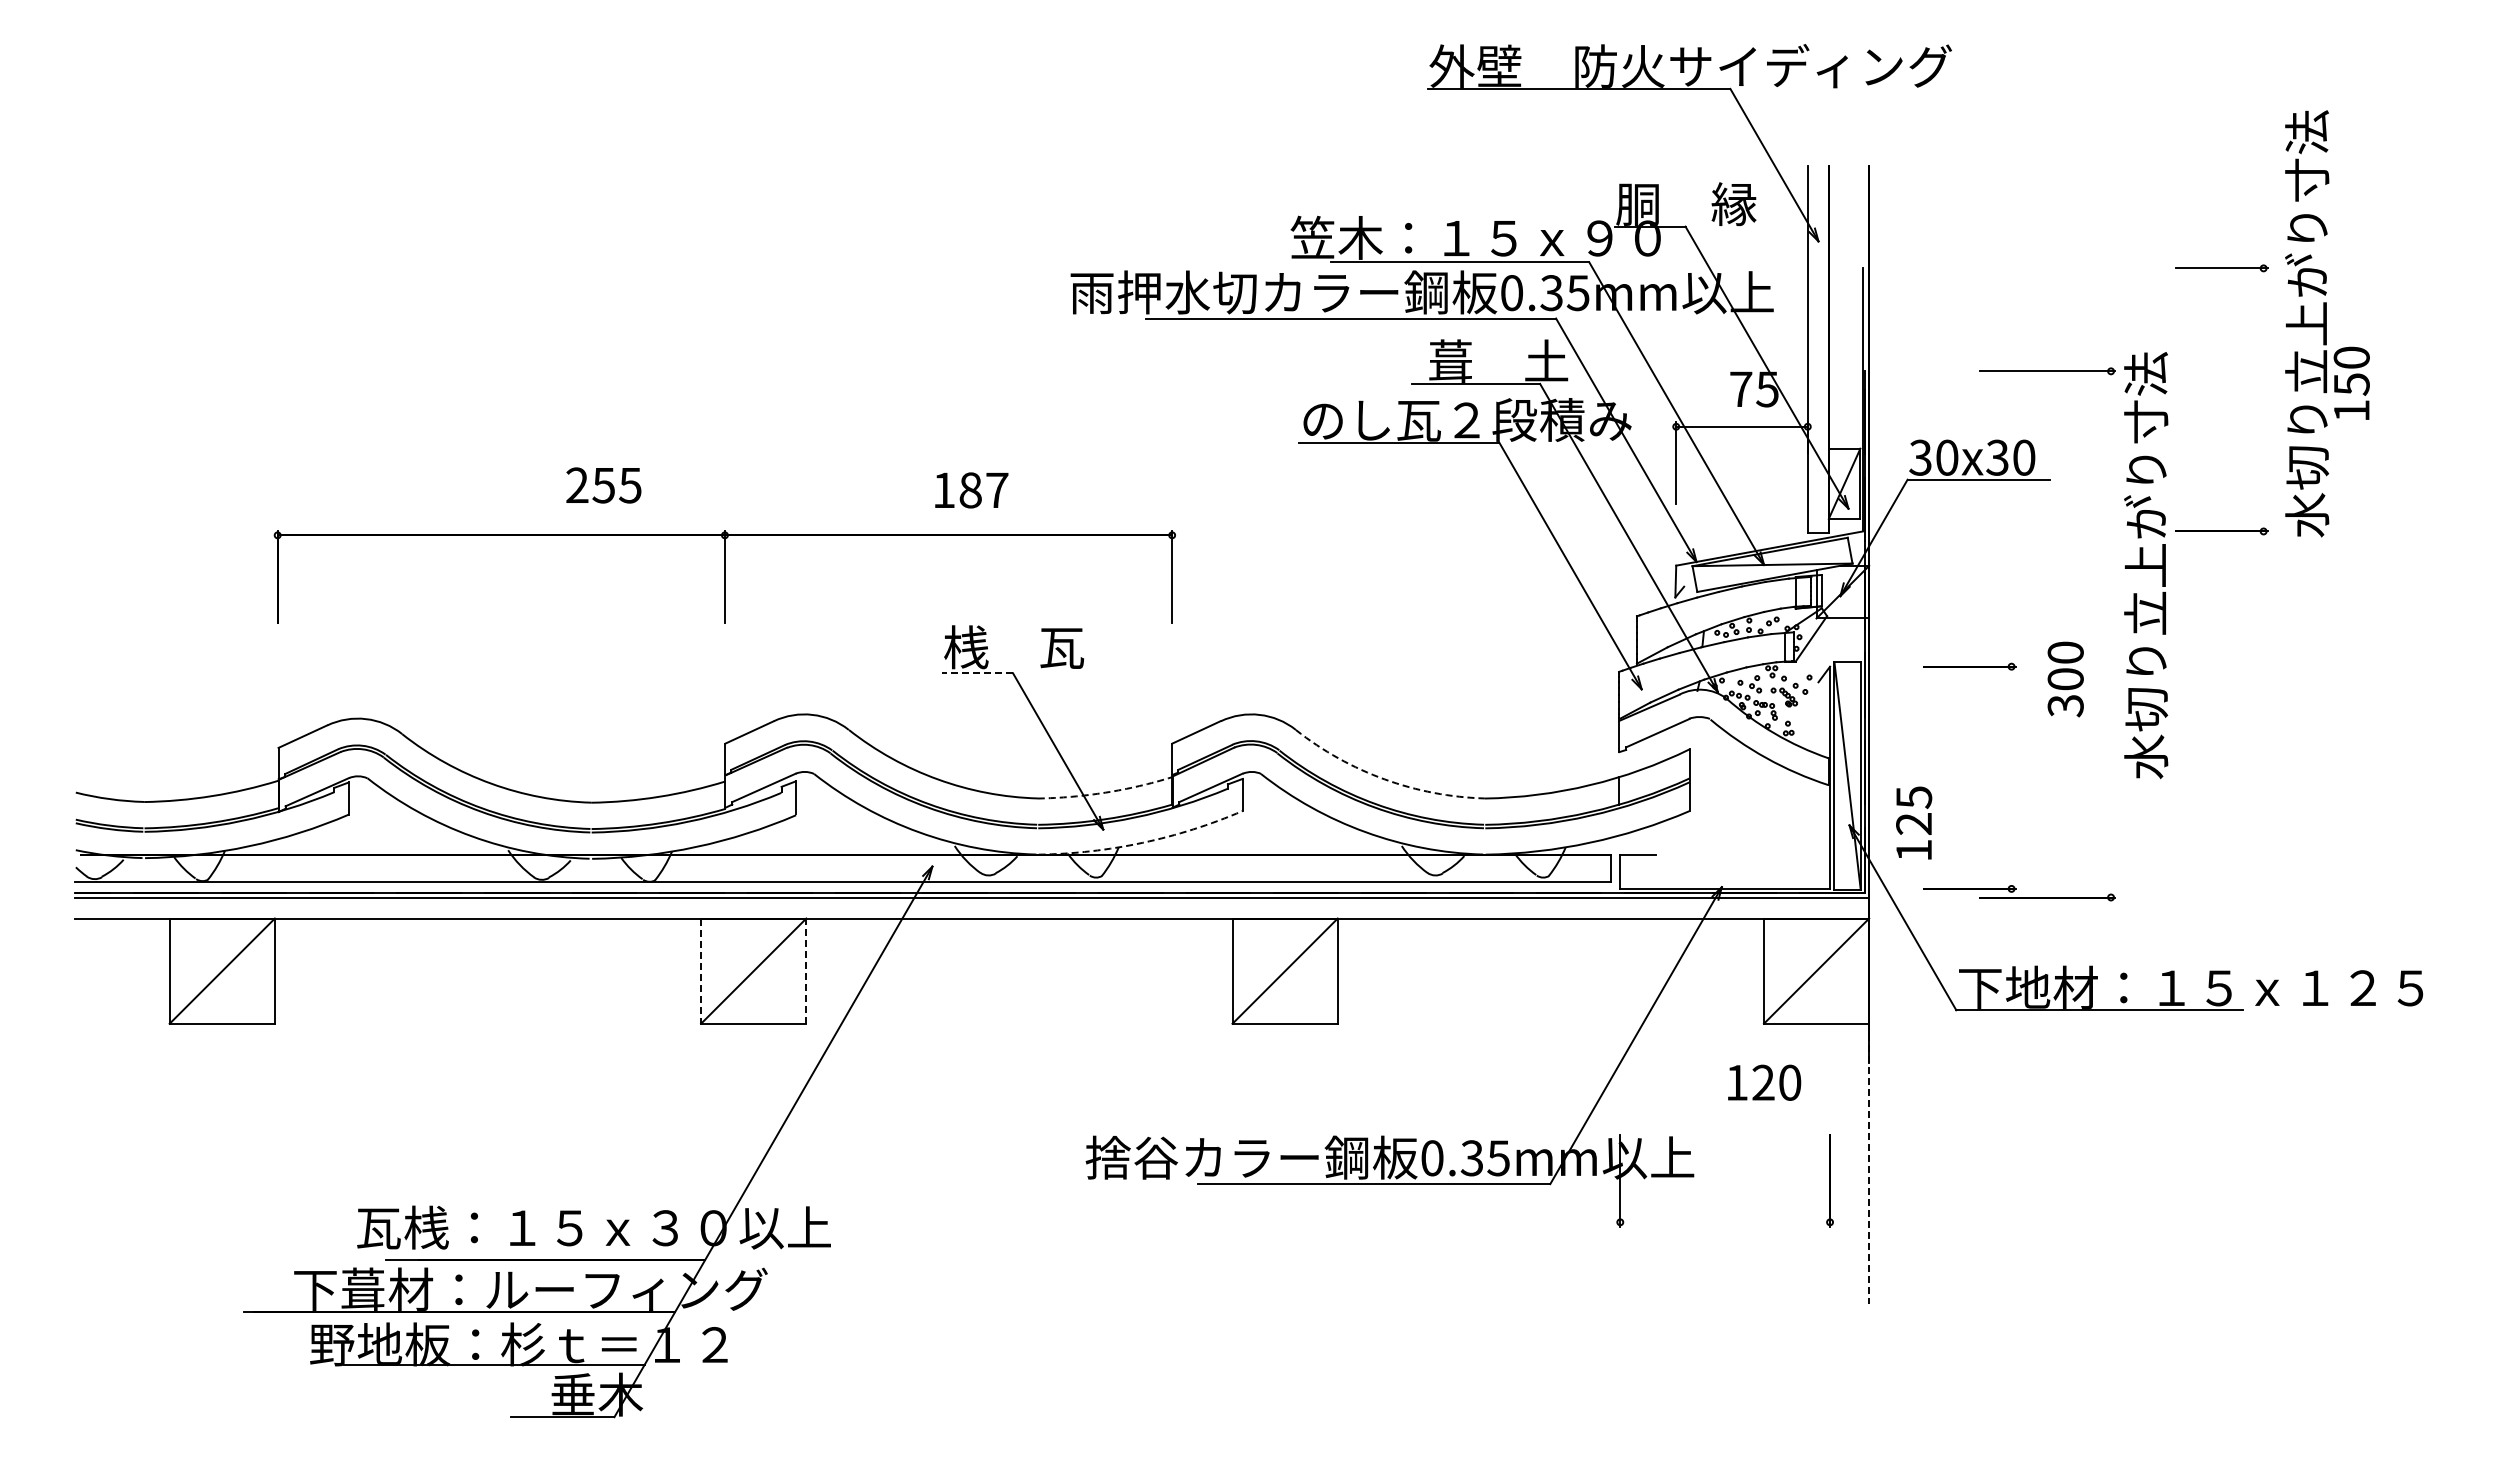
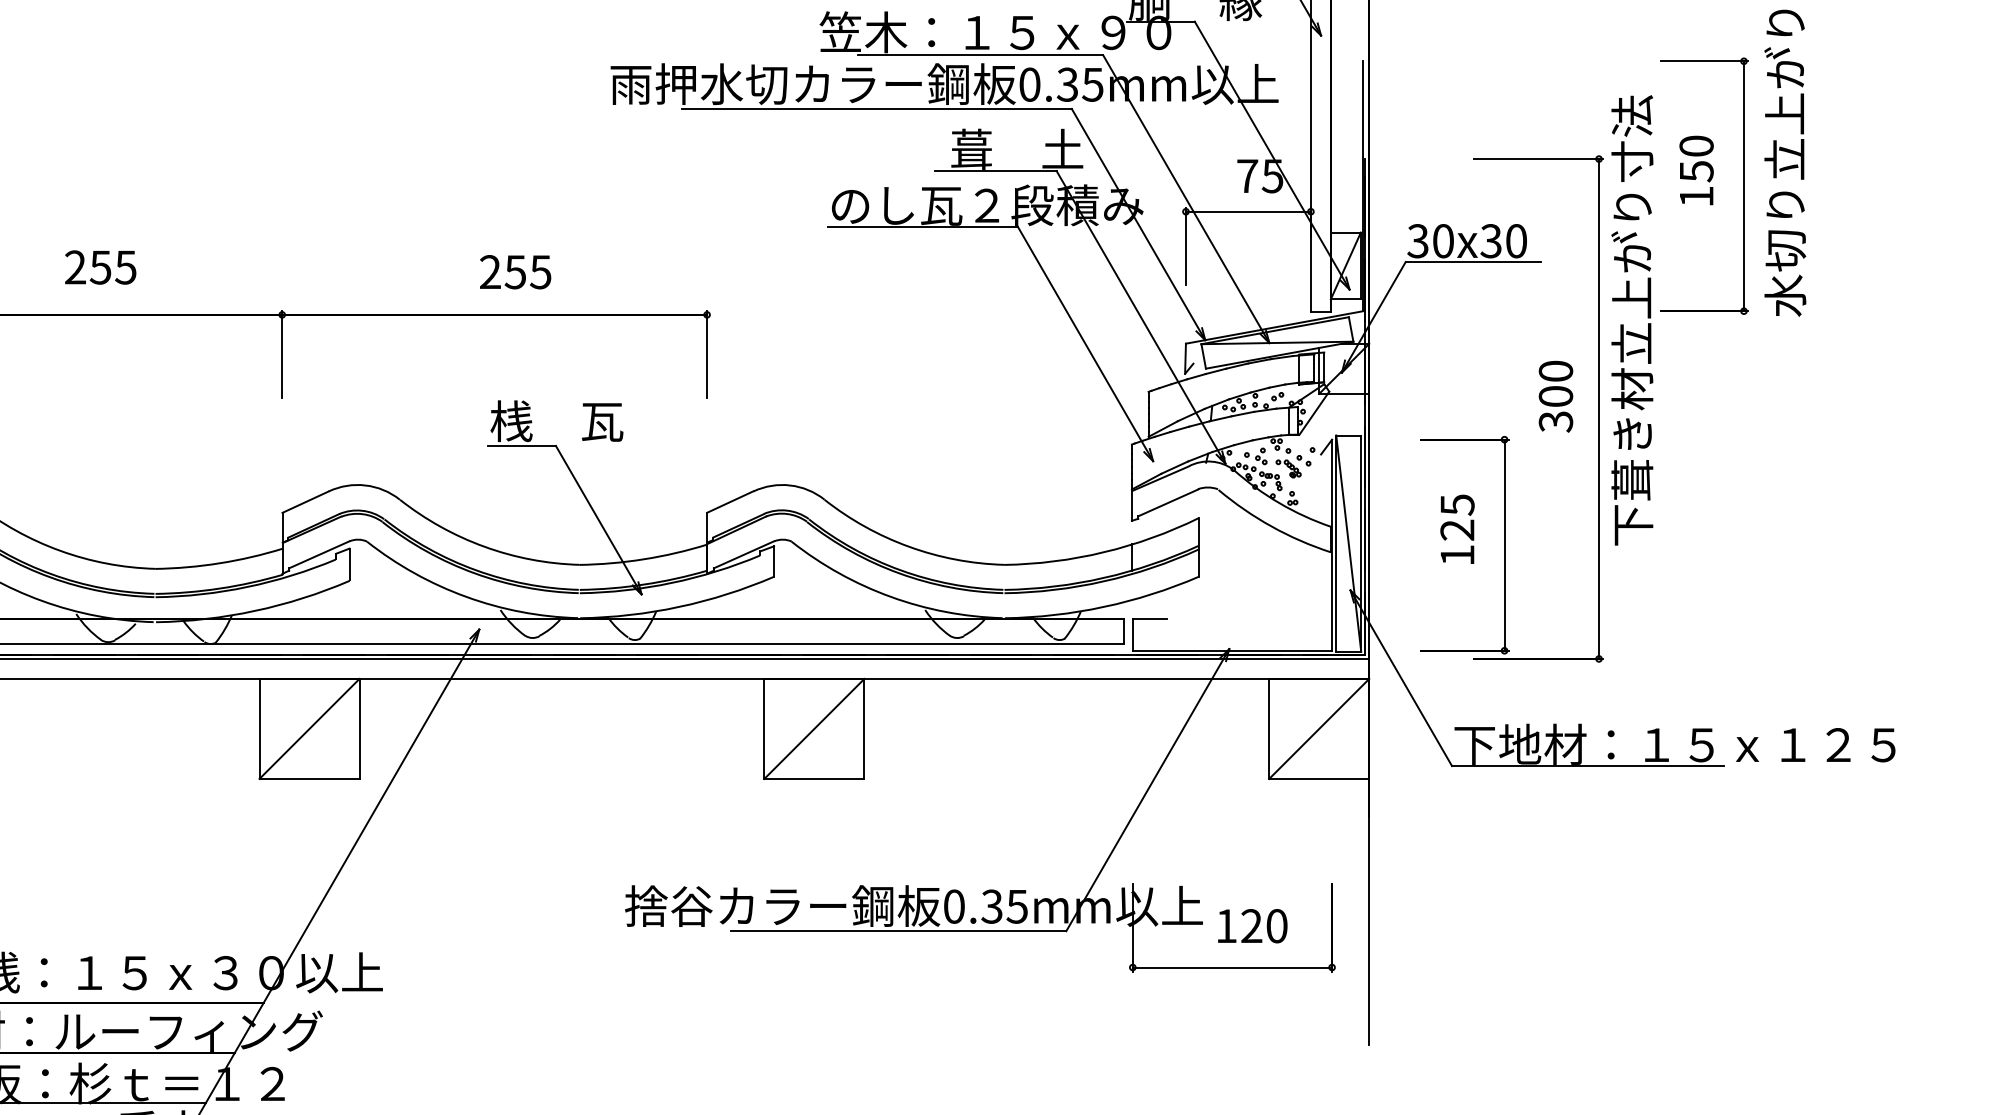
text: (2351, 382) -> (1696, 169), moved
line: (2263, 399) -> (1743, 185), added
text: (603, 485) -> (100, 267), moved
text: (970, 490) -> (515, 272), 187 -> 255
text: (2146, 541) -> (1632, 320), 水切り立上がり寸法 -> 下葺き材立上がり寸法
line: (2111, 634) -> (1599, 409), added
line: (977, 673) -> (522, 446), dashed -> solid
text: (2065, 679) -> (1555, 396), moved
line: (2011, 777) -> (1504, 544), added
arc: (1384, 779) -> (908, 546), dashed -> solid
arc: (1105, 792) -> (643, 559), dashed -> solid
text: (1914, 822) -> (1457, 528), moved
arc: (1142, 842) -> (678, 606), dashed -> solid
line: (701, 971) -> (259, 729), dashed -> solid
line: (806, 971) -> (359, 729), dashed -> solid
text: (1764, 1082) -> (1252, 925), moved
line: (1869, 1169) -> (1369, 917), dashed -> solid
line: (1725, 1222) -> (1232, 967), added

